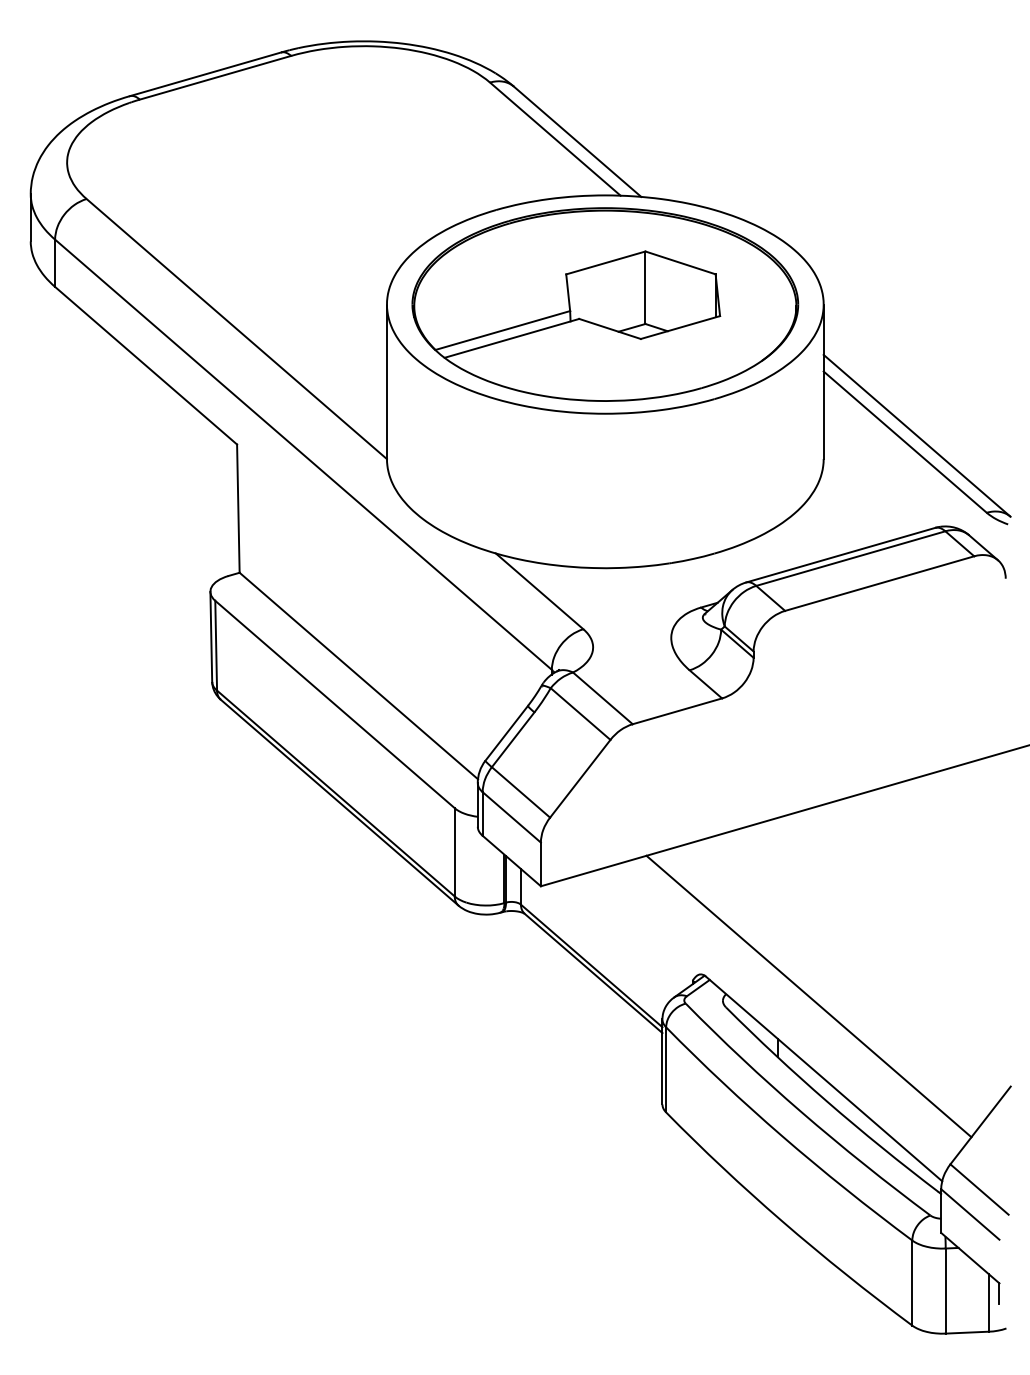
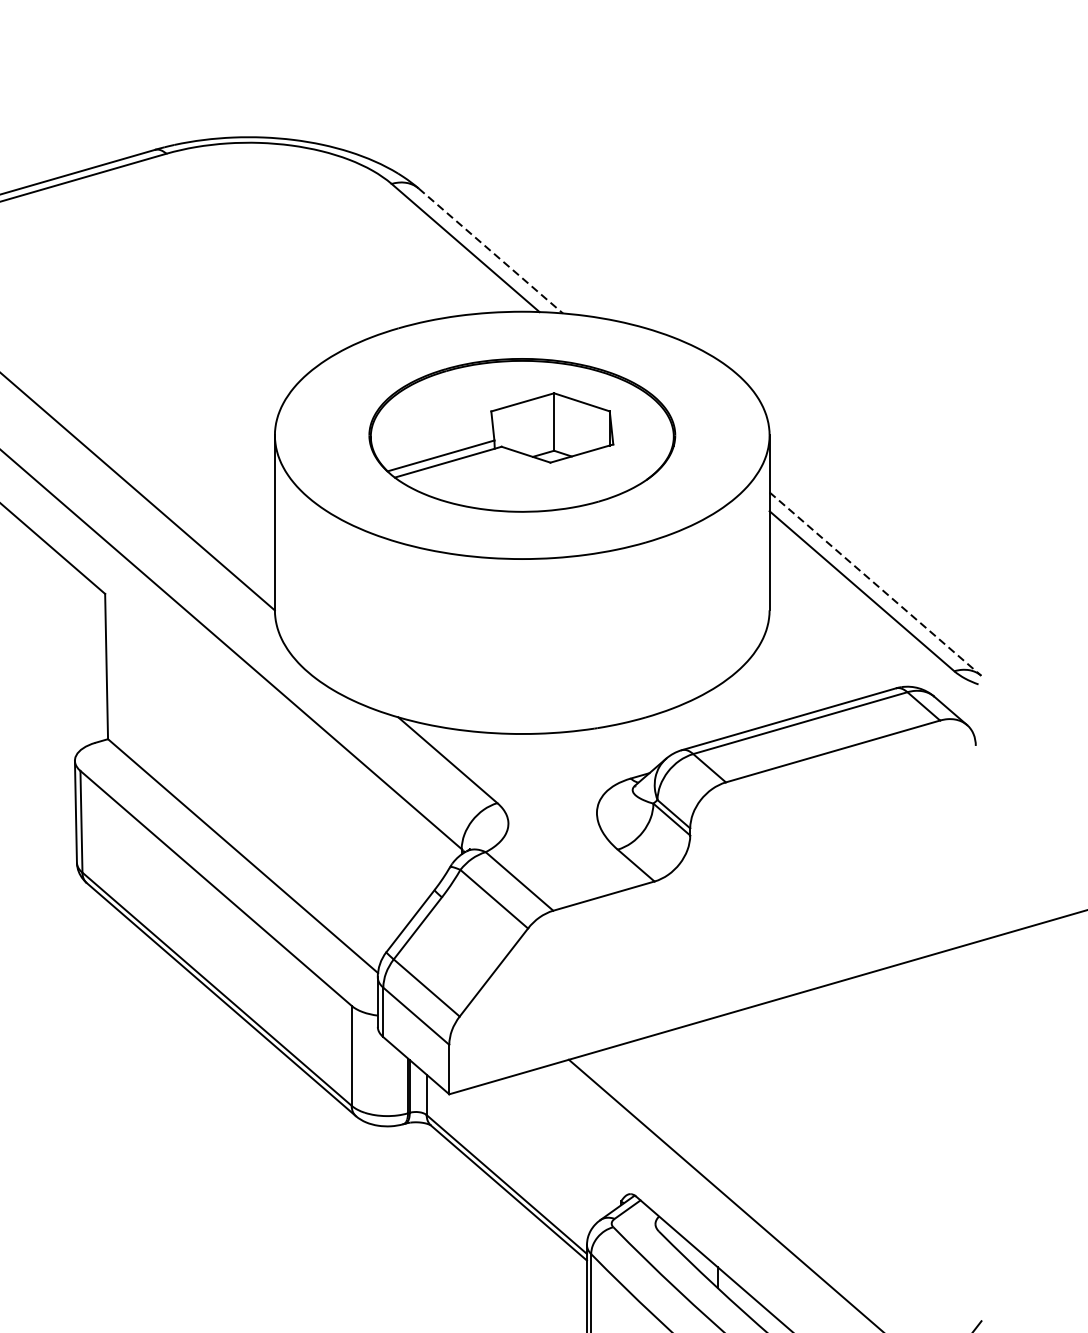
line: (577, 142) -> (490, 251), solid -> dashed
part: (605, 304) -> (522, 435), size x0.7
line: (917, 435) -> (875, 583), solid -> dashed

